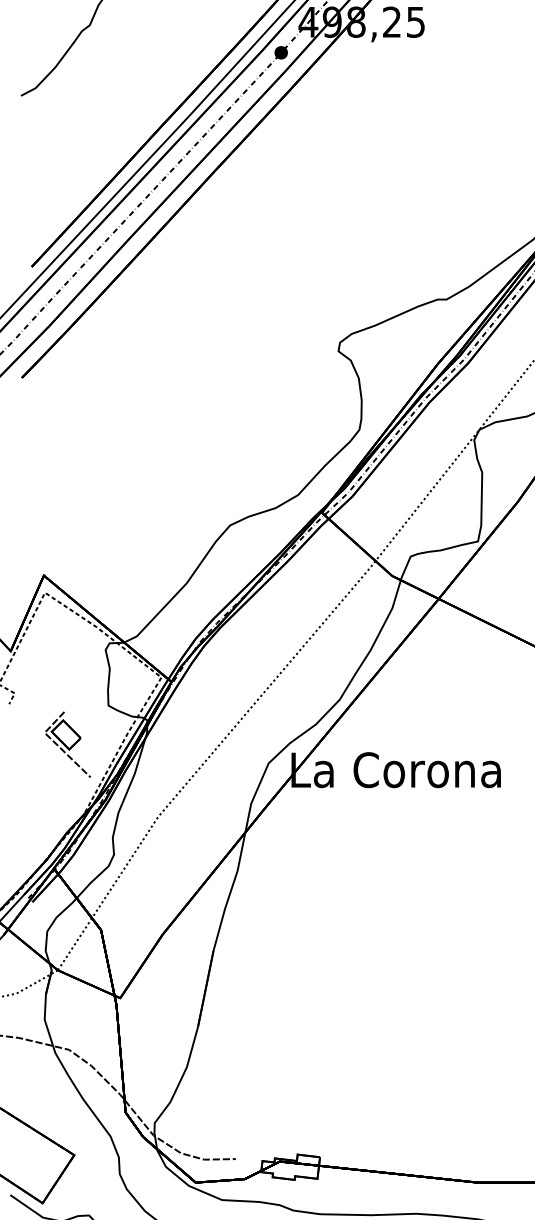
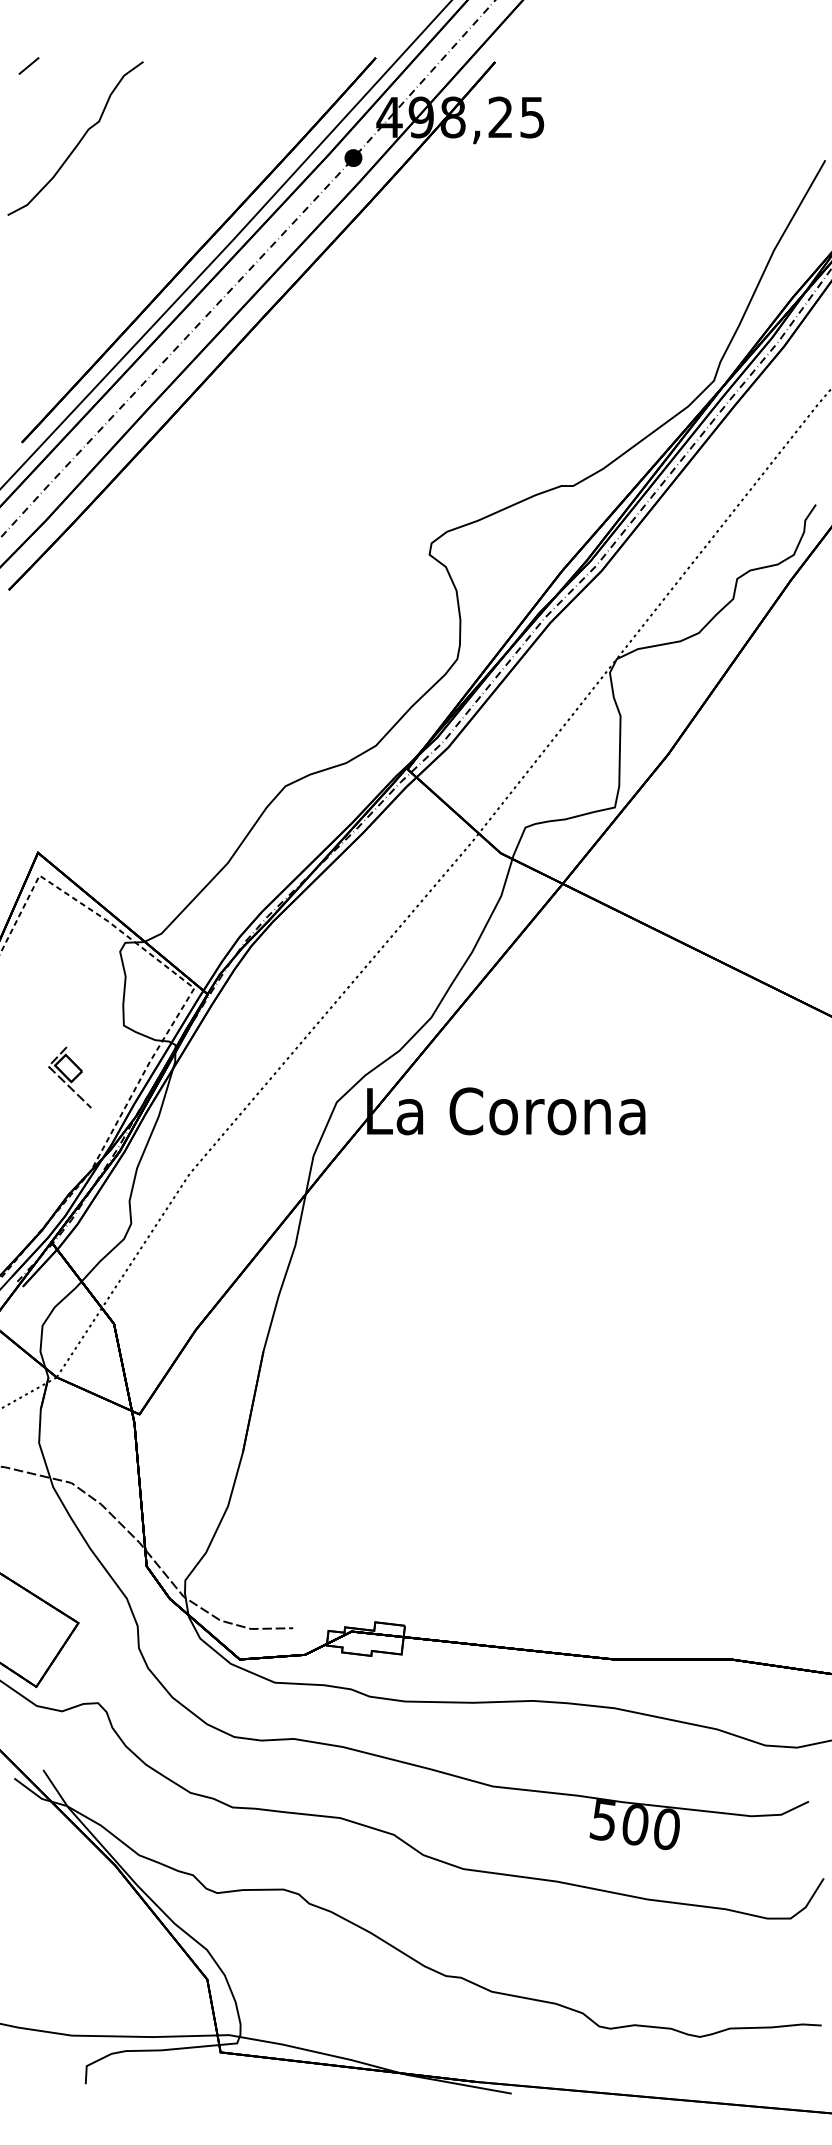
part: (68, 744) -> (70, 1077), size x0.7

